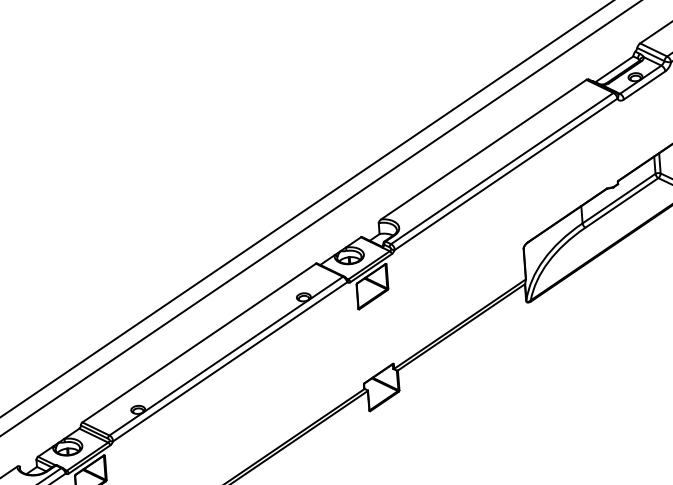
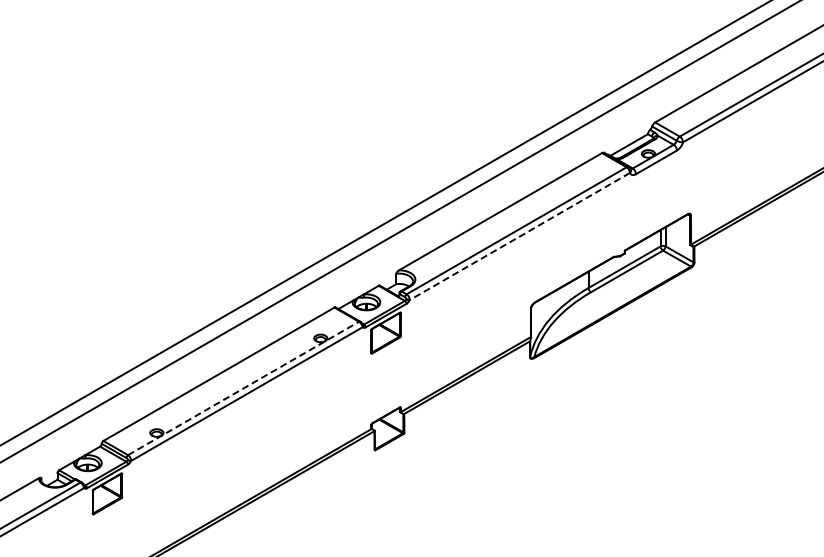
line: (505, 174) -> (519, 236), solid -> dashed
line: (226, 356) -> (243, 388), solid -> dashed

